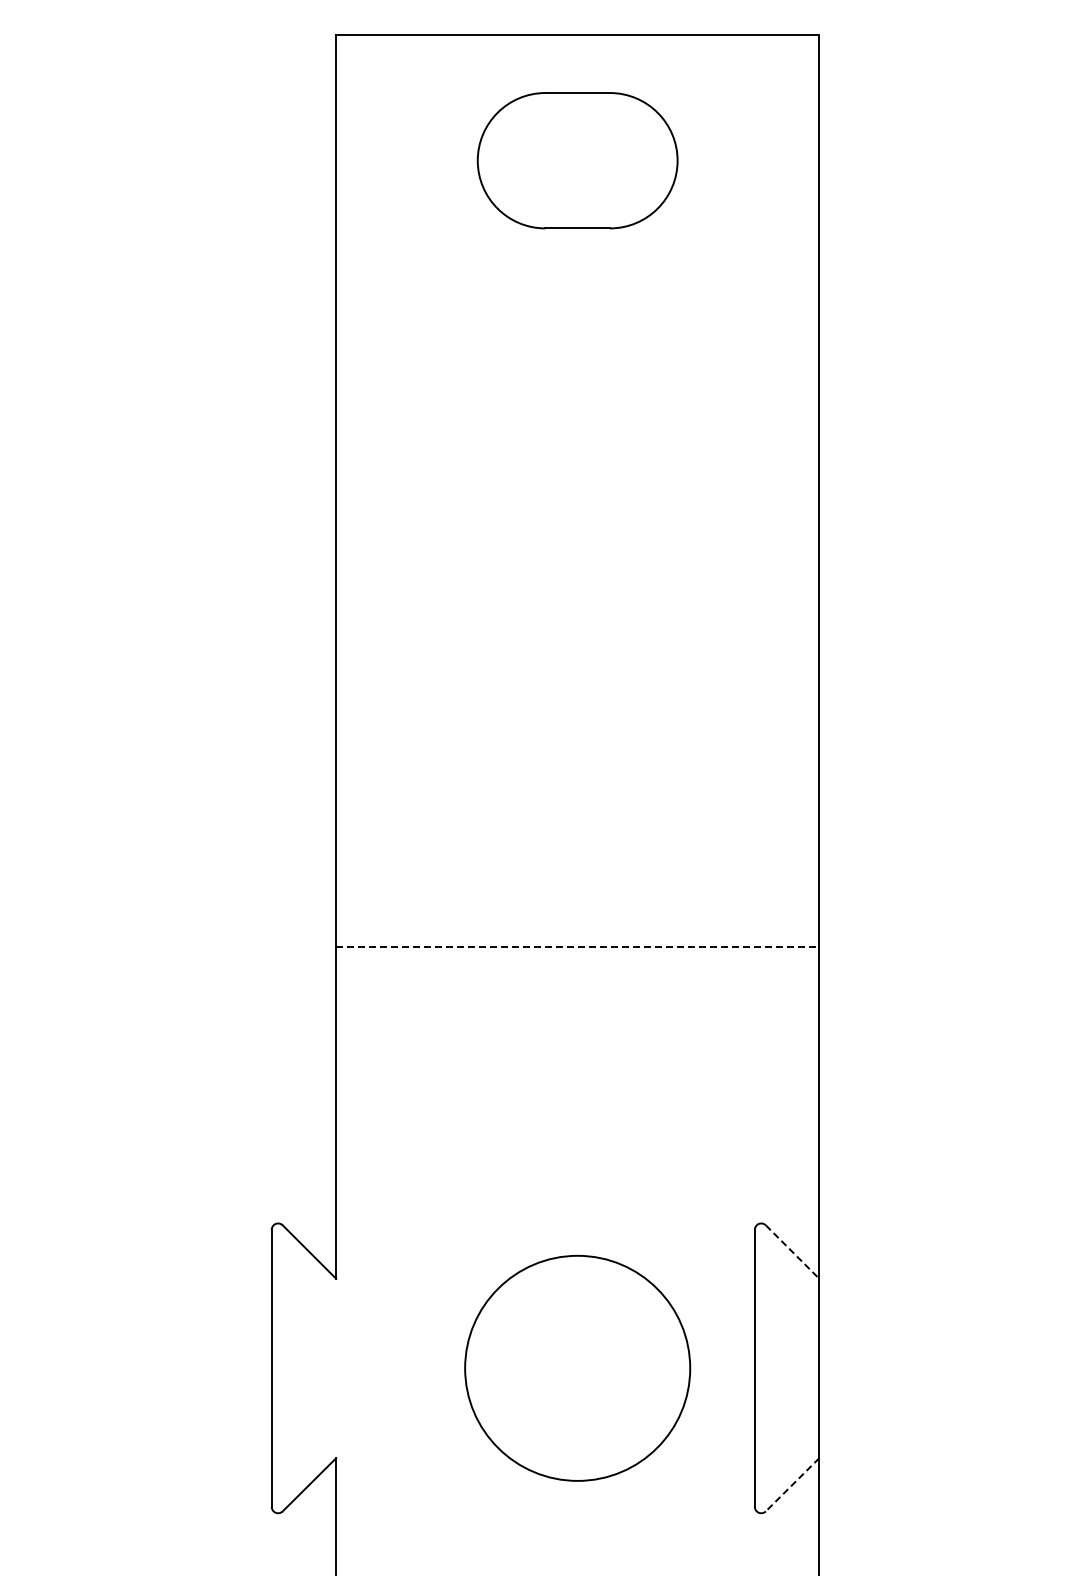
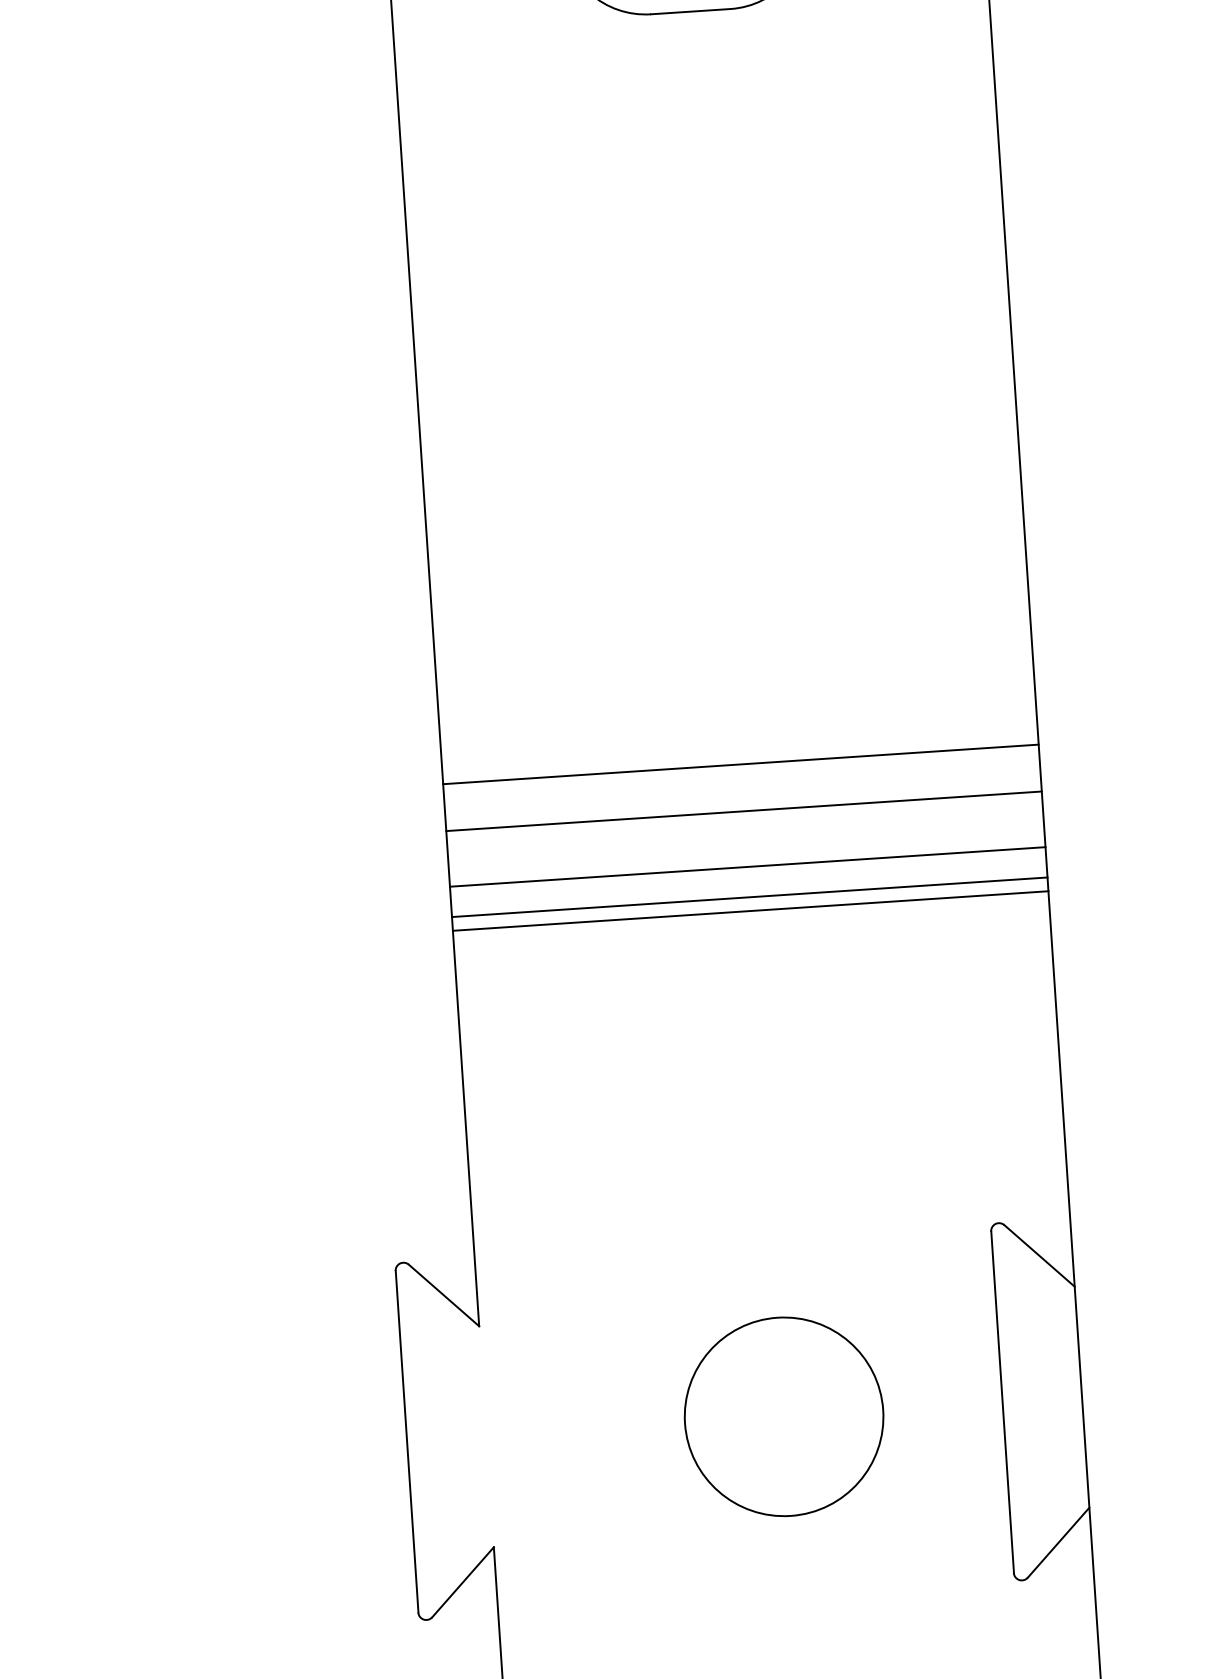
line: (577, 839) -> (740, 764), added
line: (577, 877) -> (743, 811), added
line: (577, 922) -> (747, 867), added
line: (577, 946) -> (749, 896), dashed -> solid
line: (577, 958) -> (750, 911), added
line: (792, 1252) -> (1039, 1256), dashed -> solid
circle: (577, 1367) -> (783, 1415), size x0.71
line: (792, 1484) -> (1058, 1542), dashed -> solid

